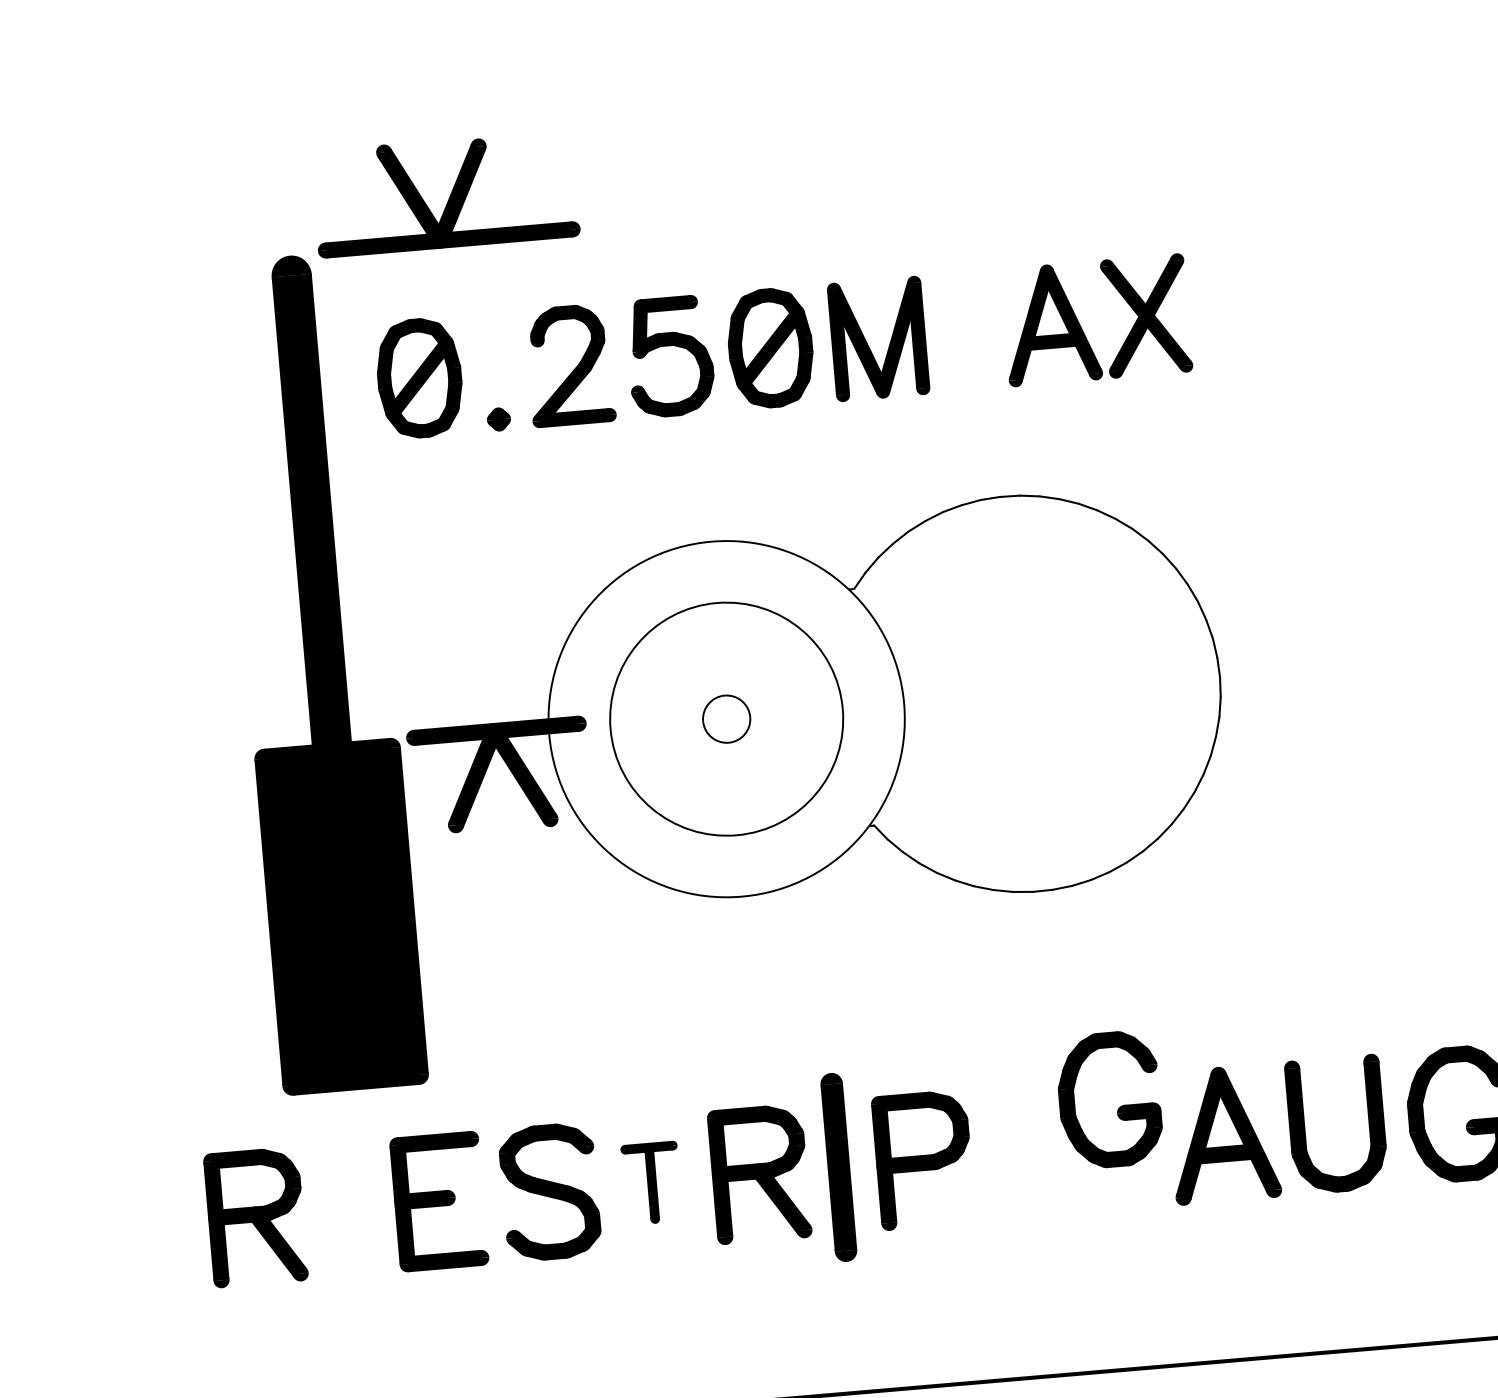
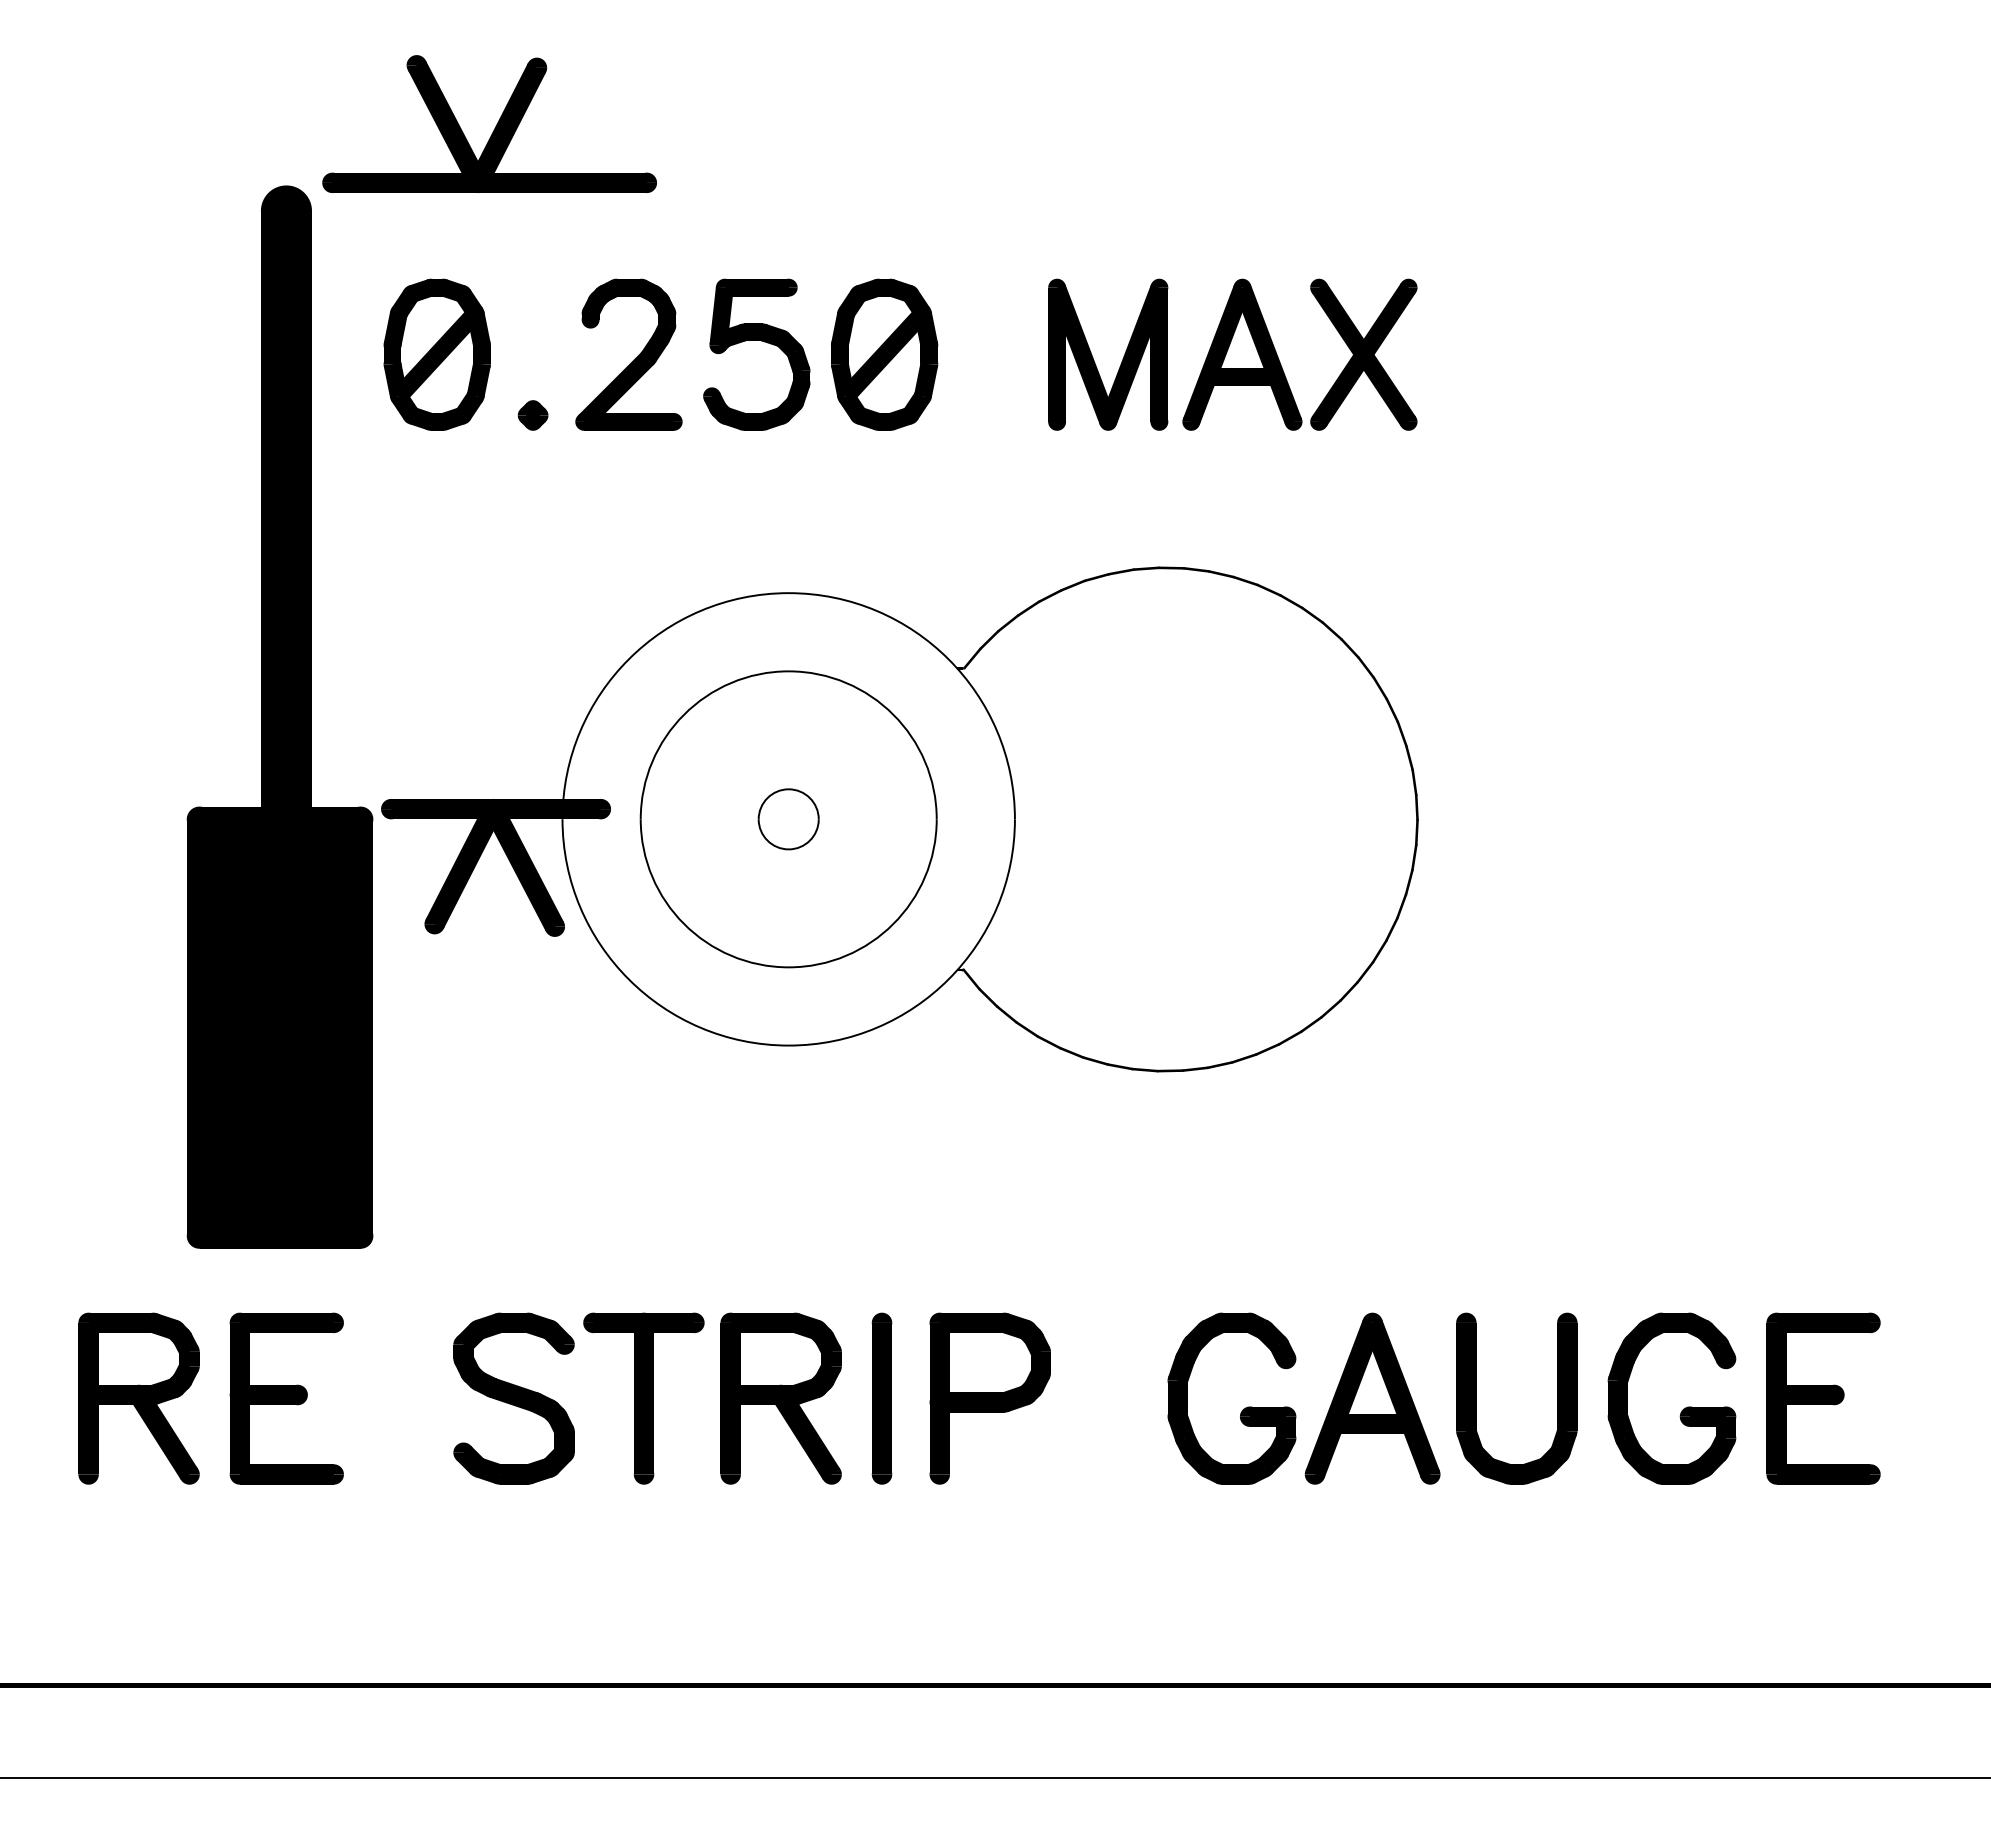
part: (890, 340) -> (1122, 358), moved
part: (1118, 1107) -> (1242, 1409), moved
part: (838, 1167) -> (881, 1398), size x0.71
part: (651, 1183) -> (643, 1398), size x1.67
part: (439, 1201) -> (286, 1398), moved

